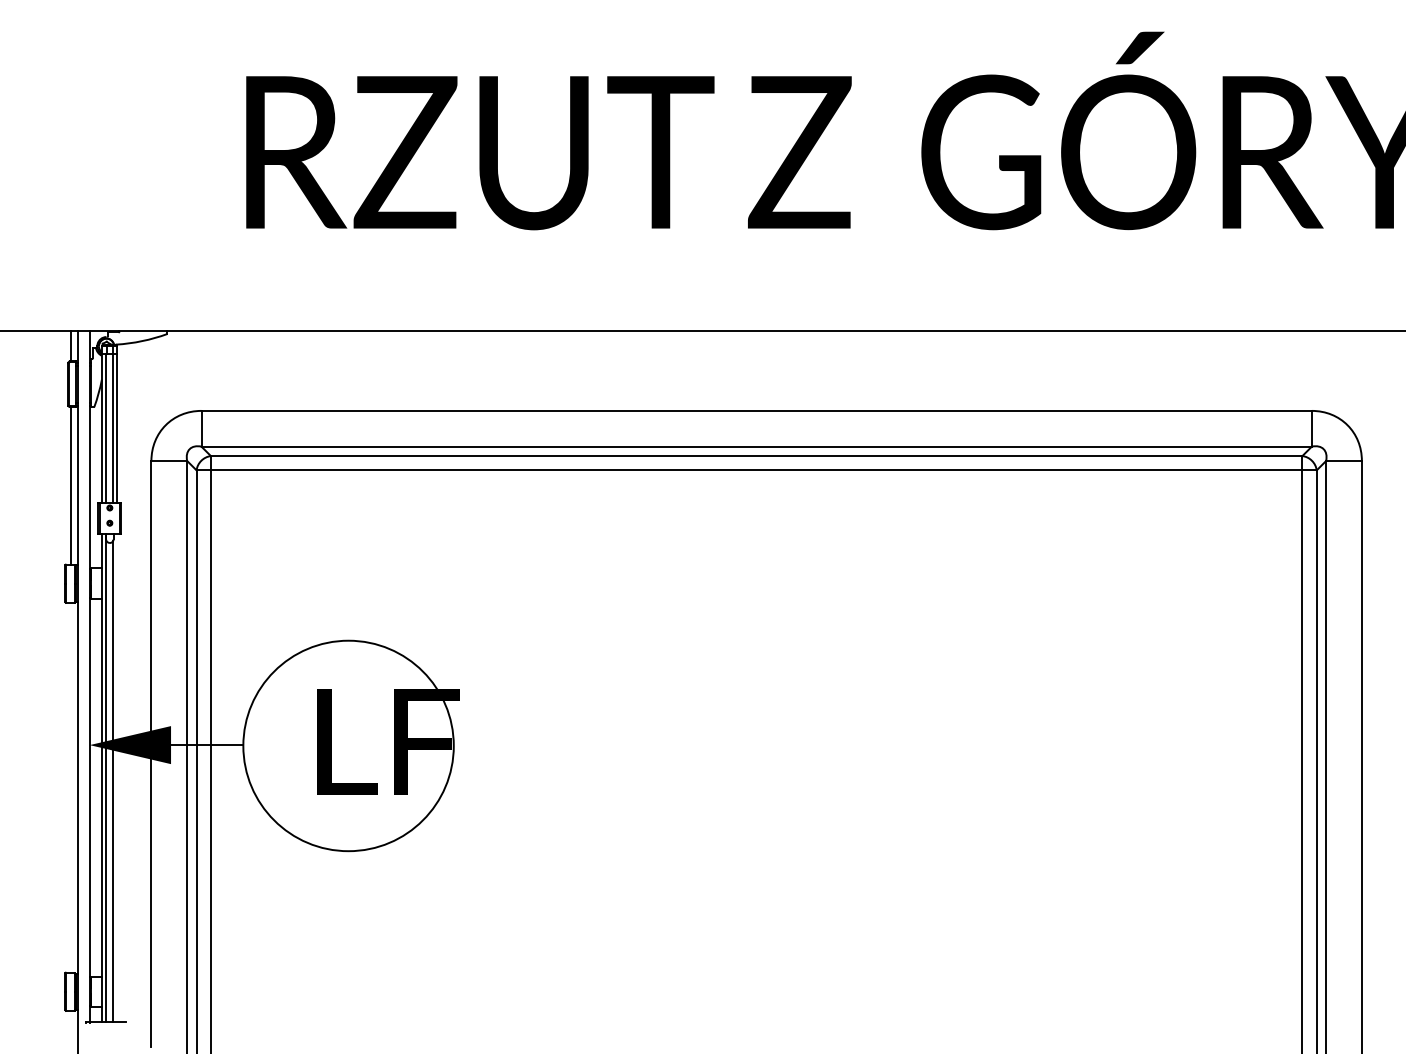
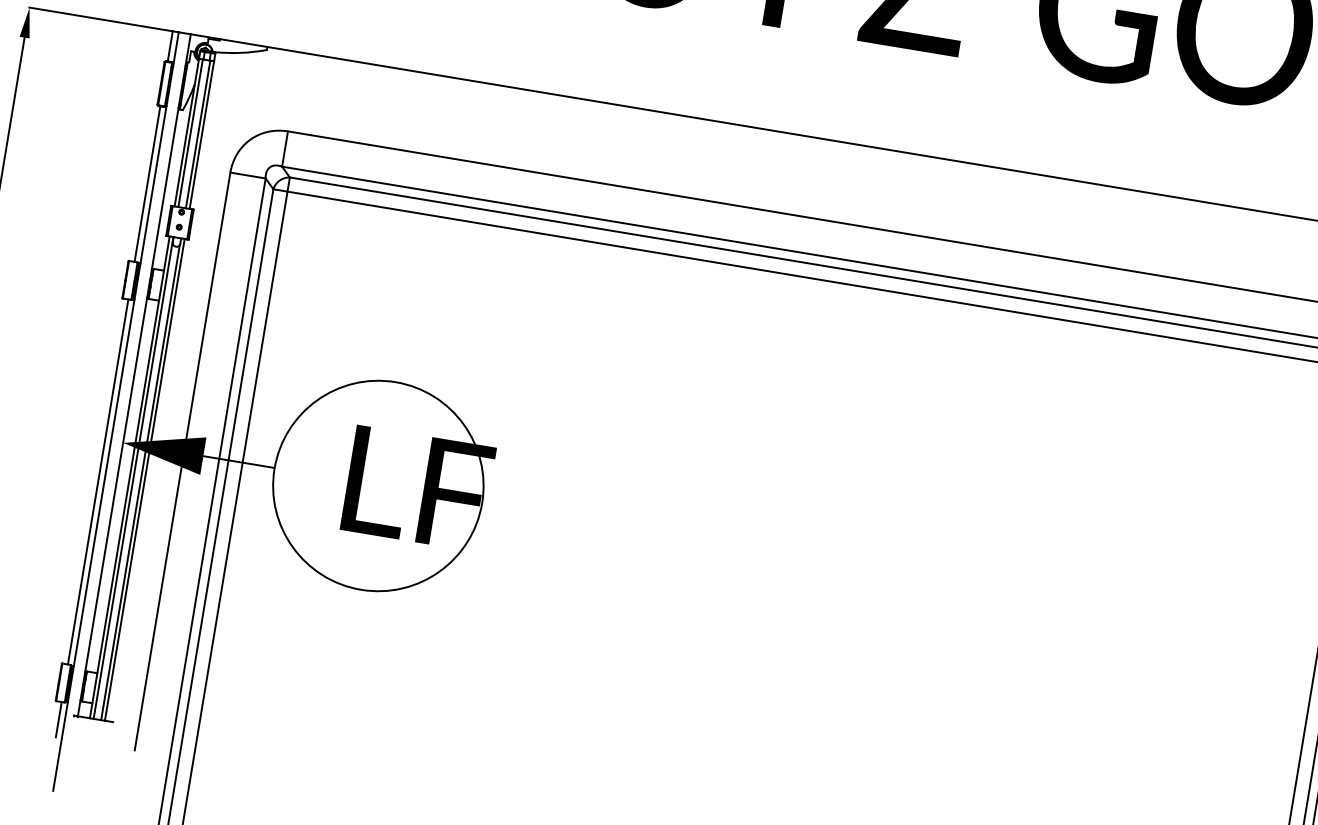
line: (117, 777) -> (145, 479), added
line: (71, 787) -> (98, 481), added
line: (71, 1028) -> (58, 719), added

